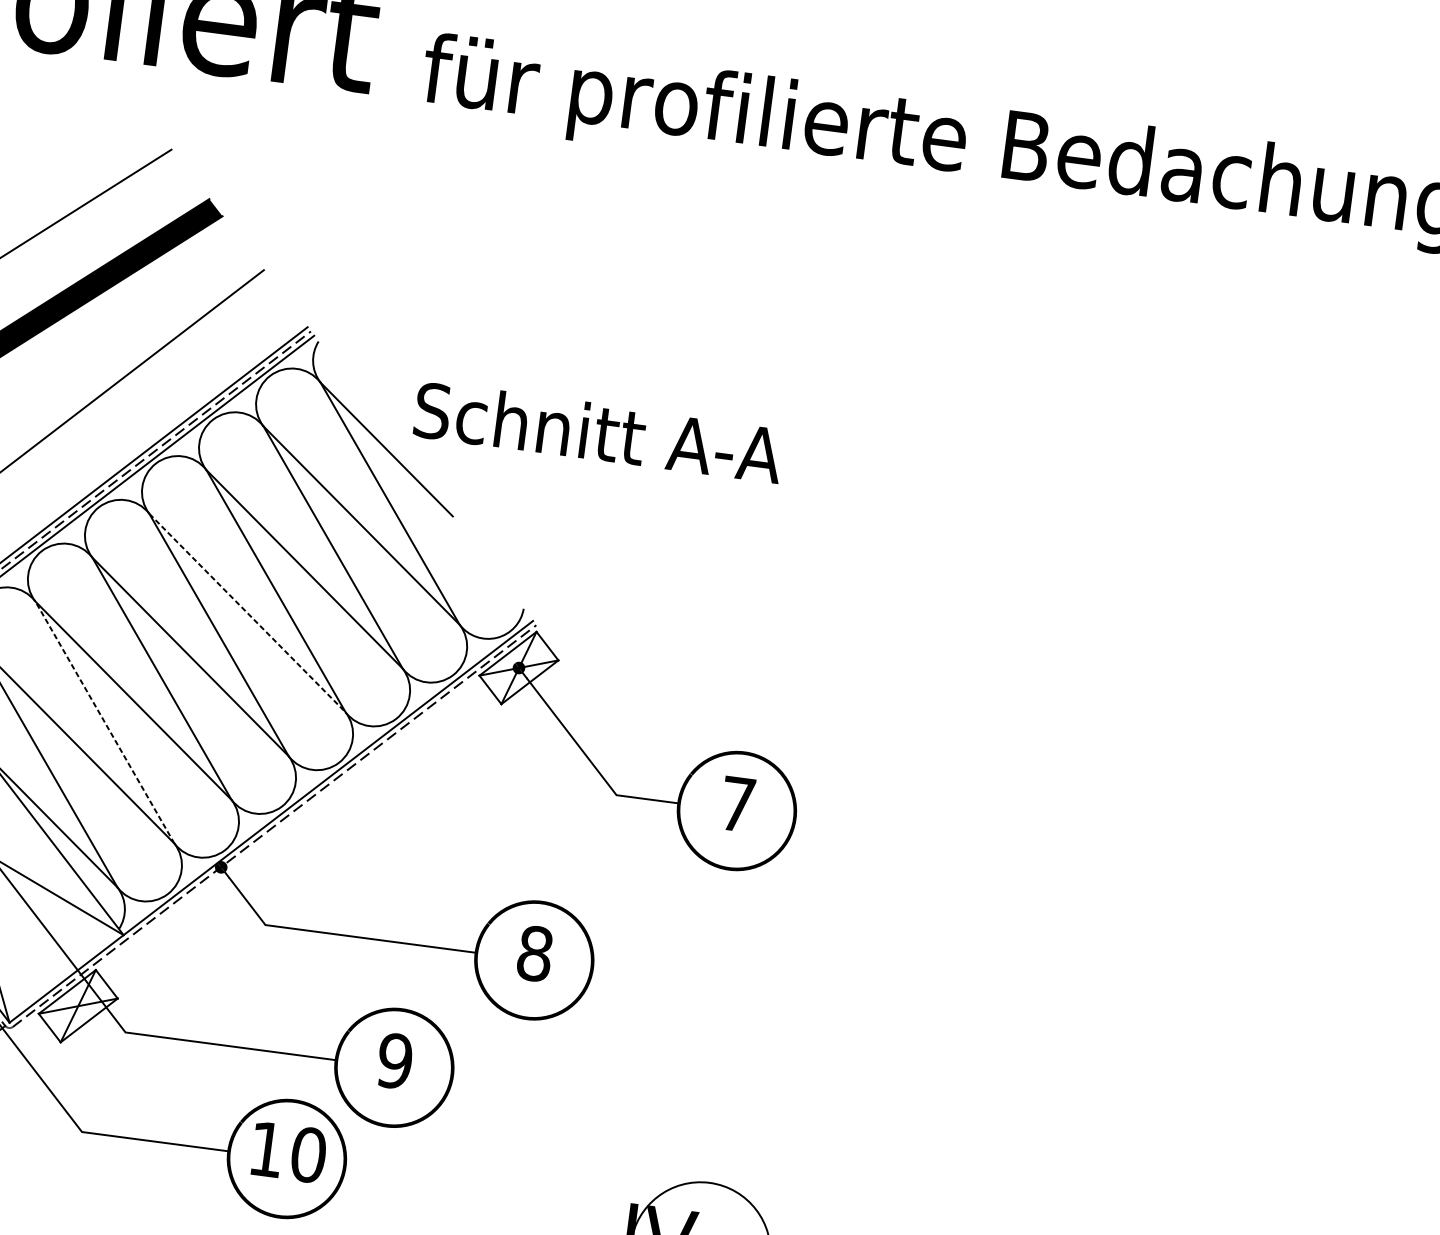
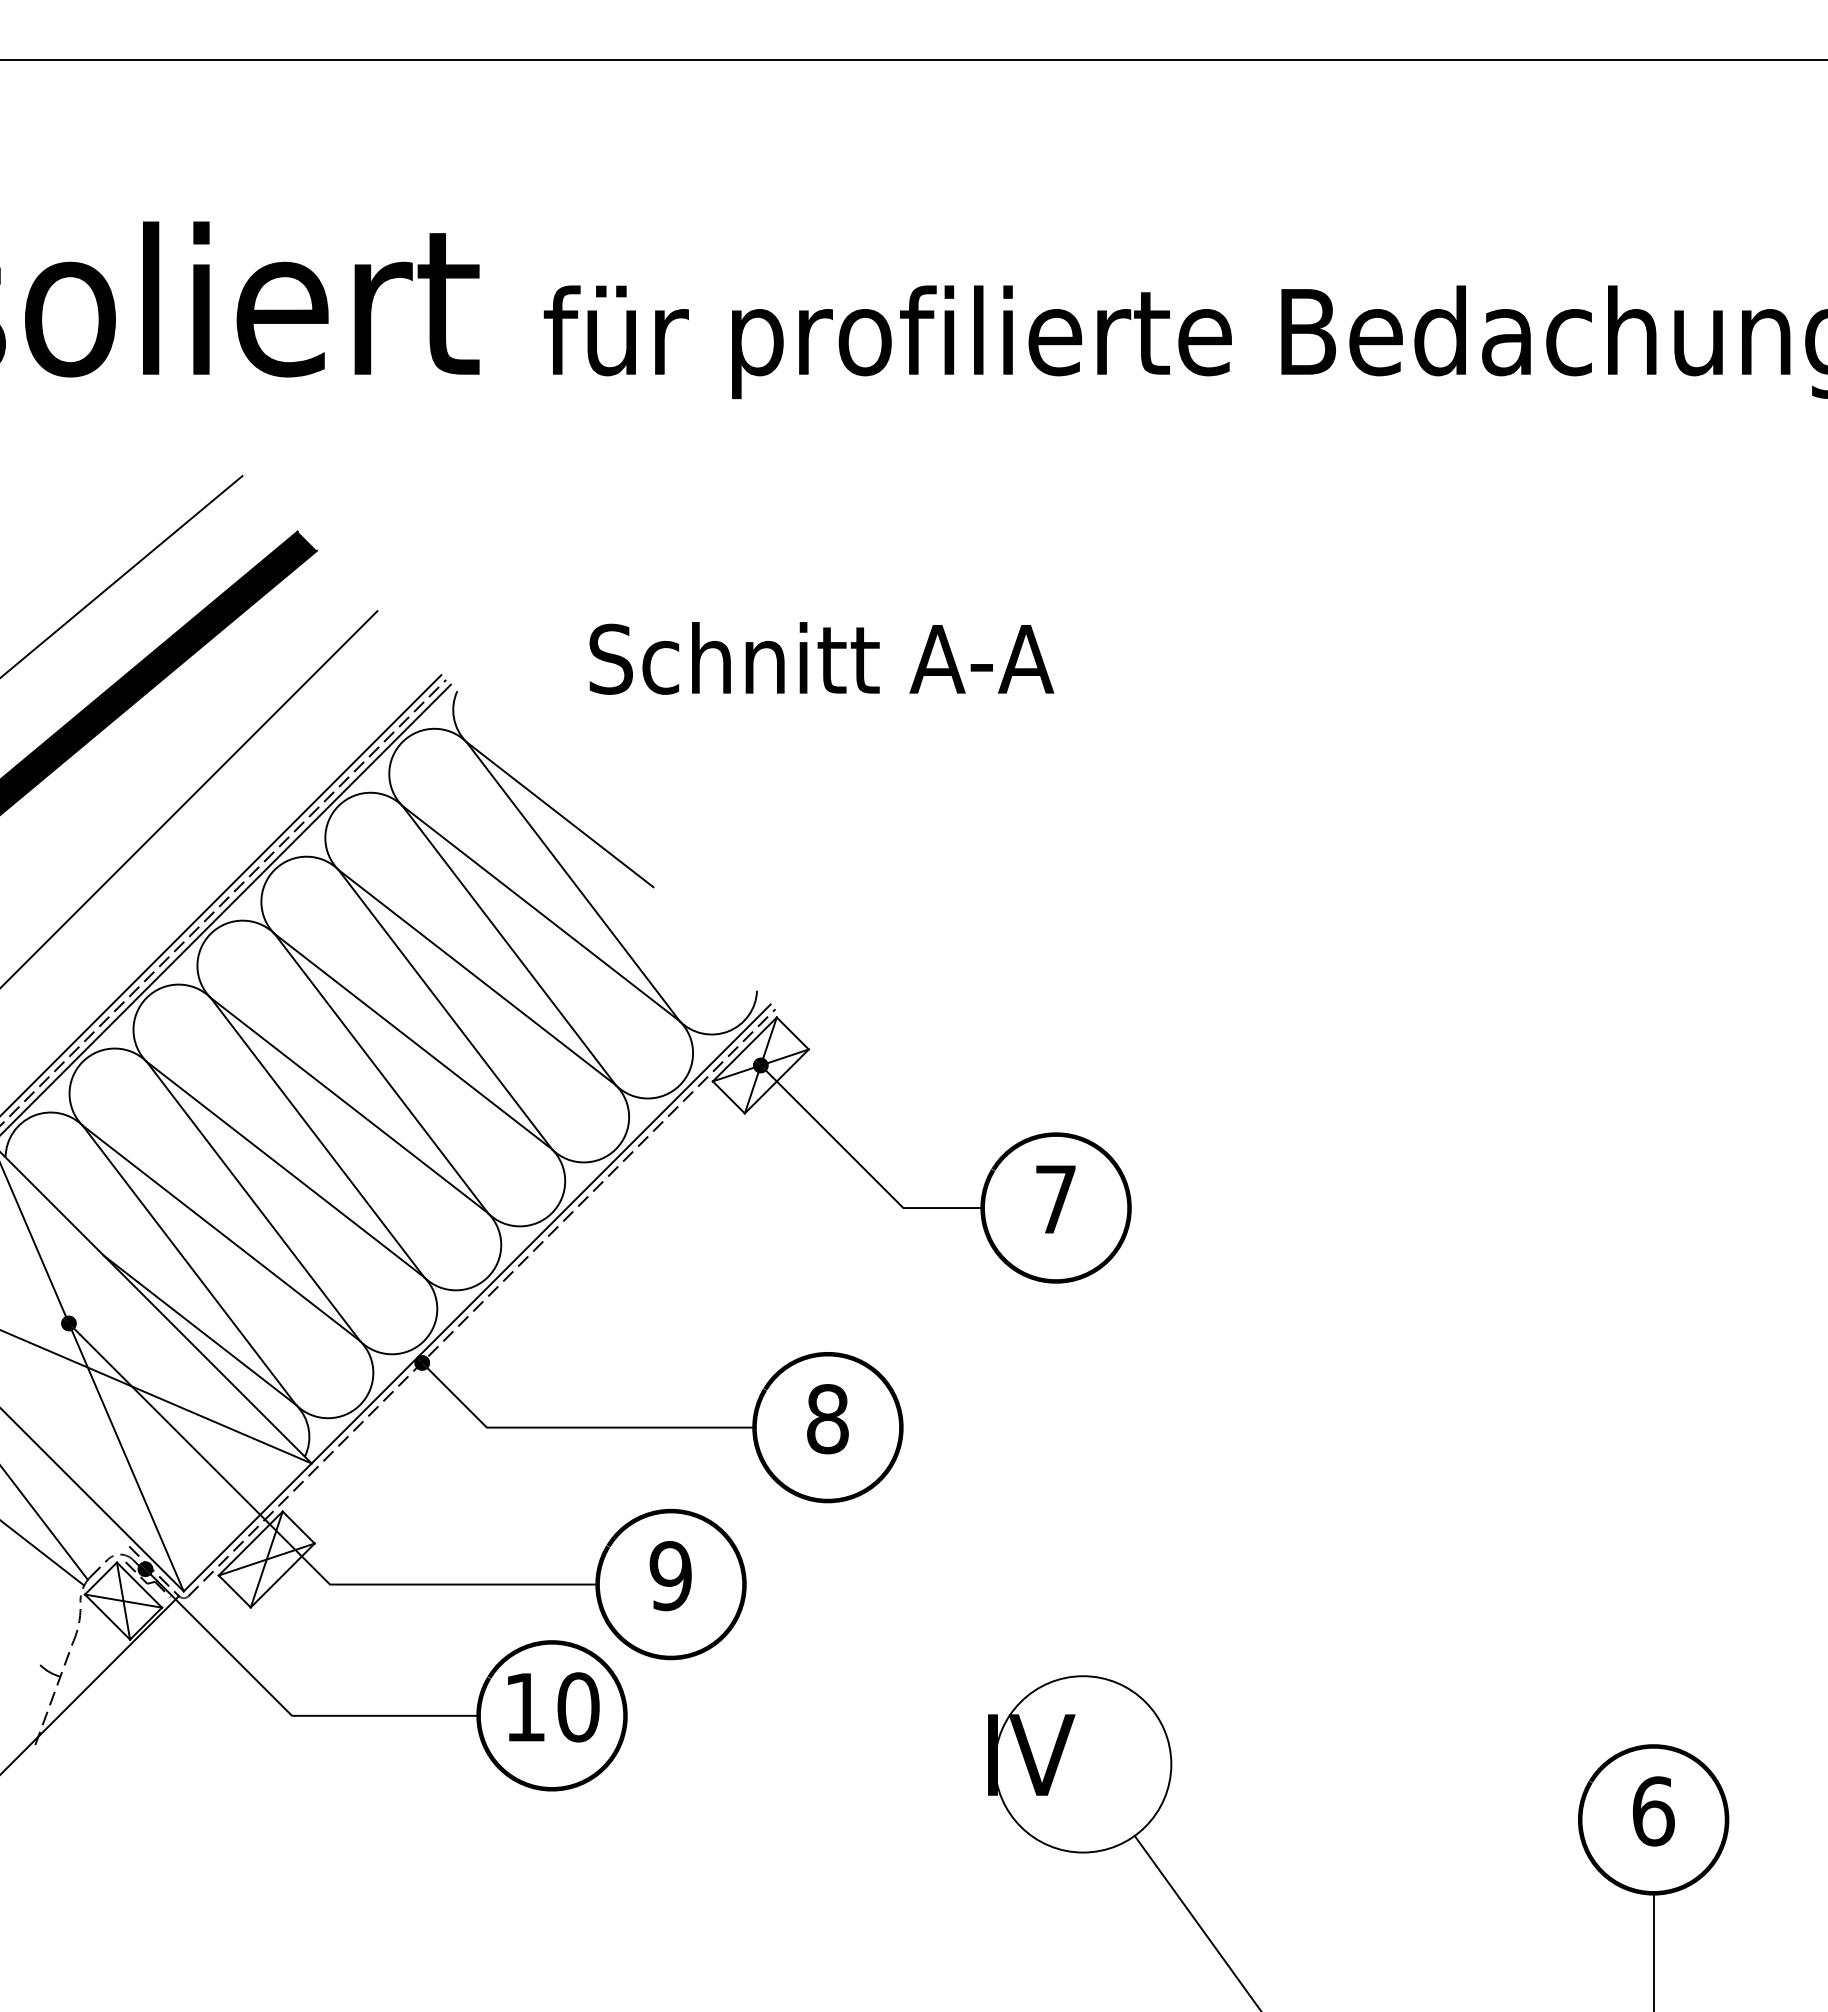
text: (598, 432) -> (821, 658), moved
line: (247, 613) -> (413, 1041), dashed -> solid
line: (104, 722) -> (253, 1201), dashed -> solid

